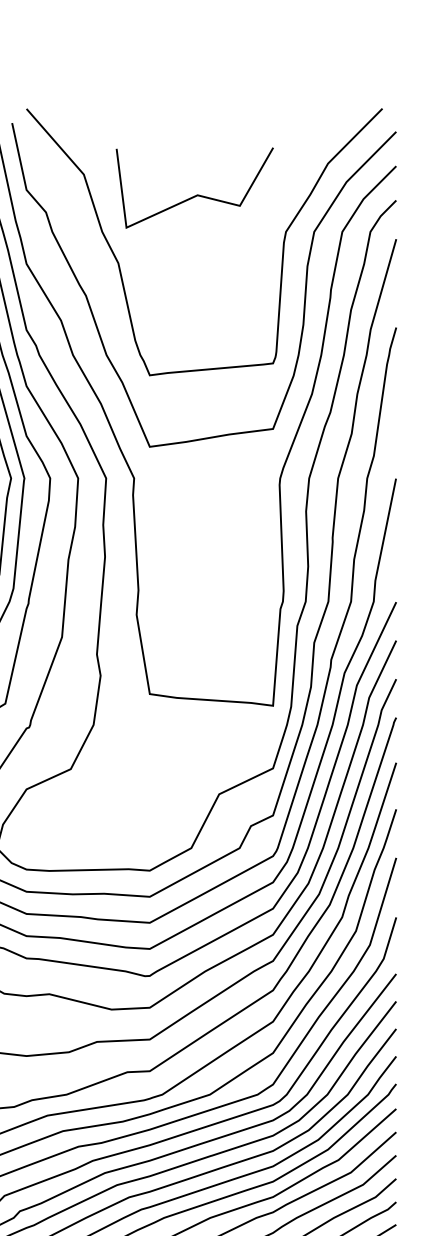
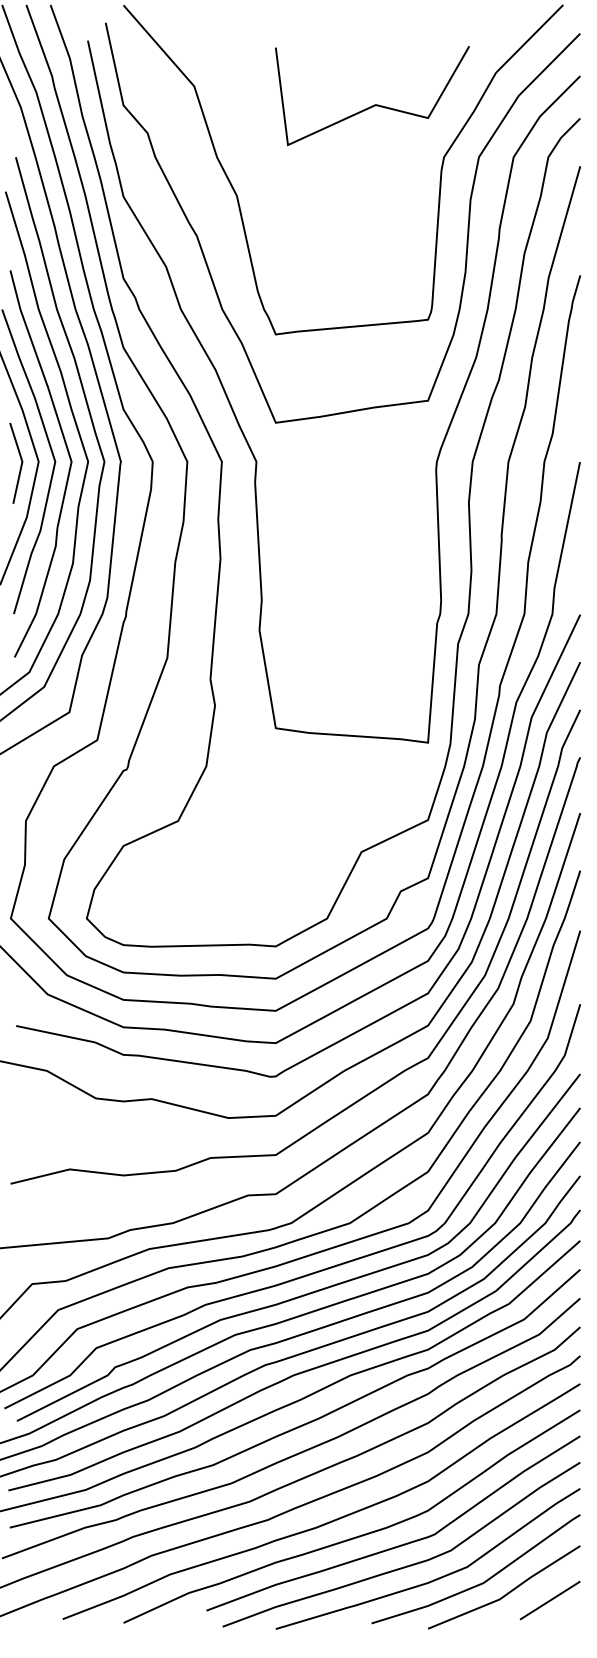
line: (196, 194) -> (374, 104), moved

